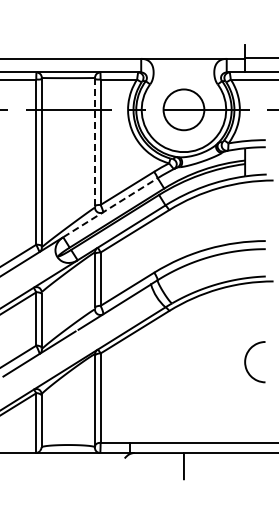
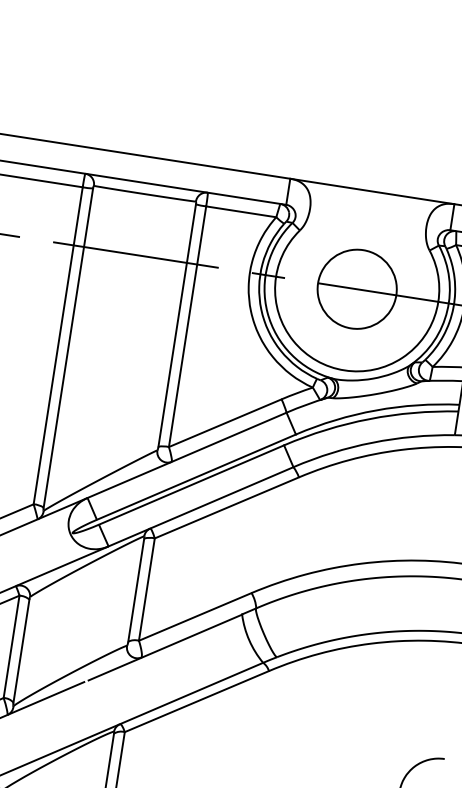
line: (95, 141) -> (178, 323), dashed -> solid
line: (110, 207) -> (187, 454), dashed -> solid

